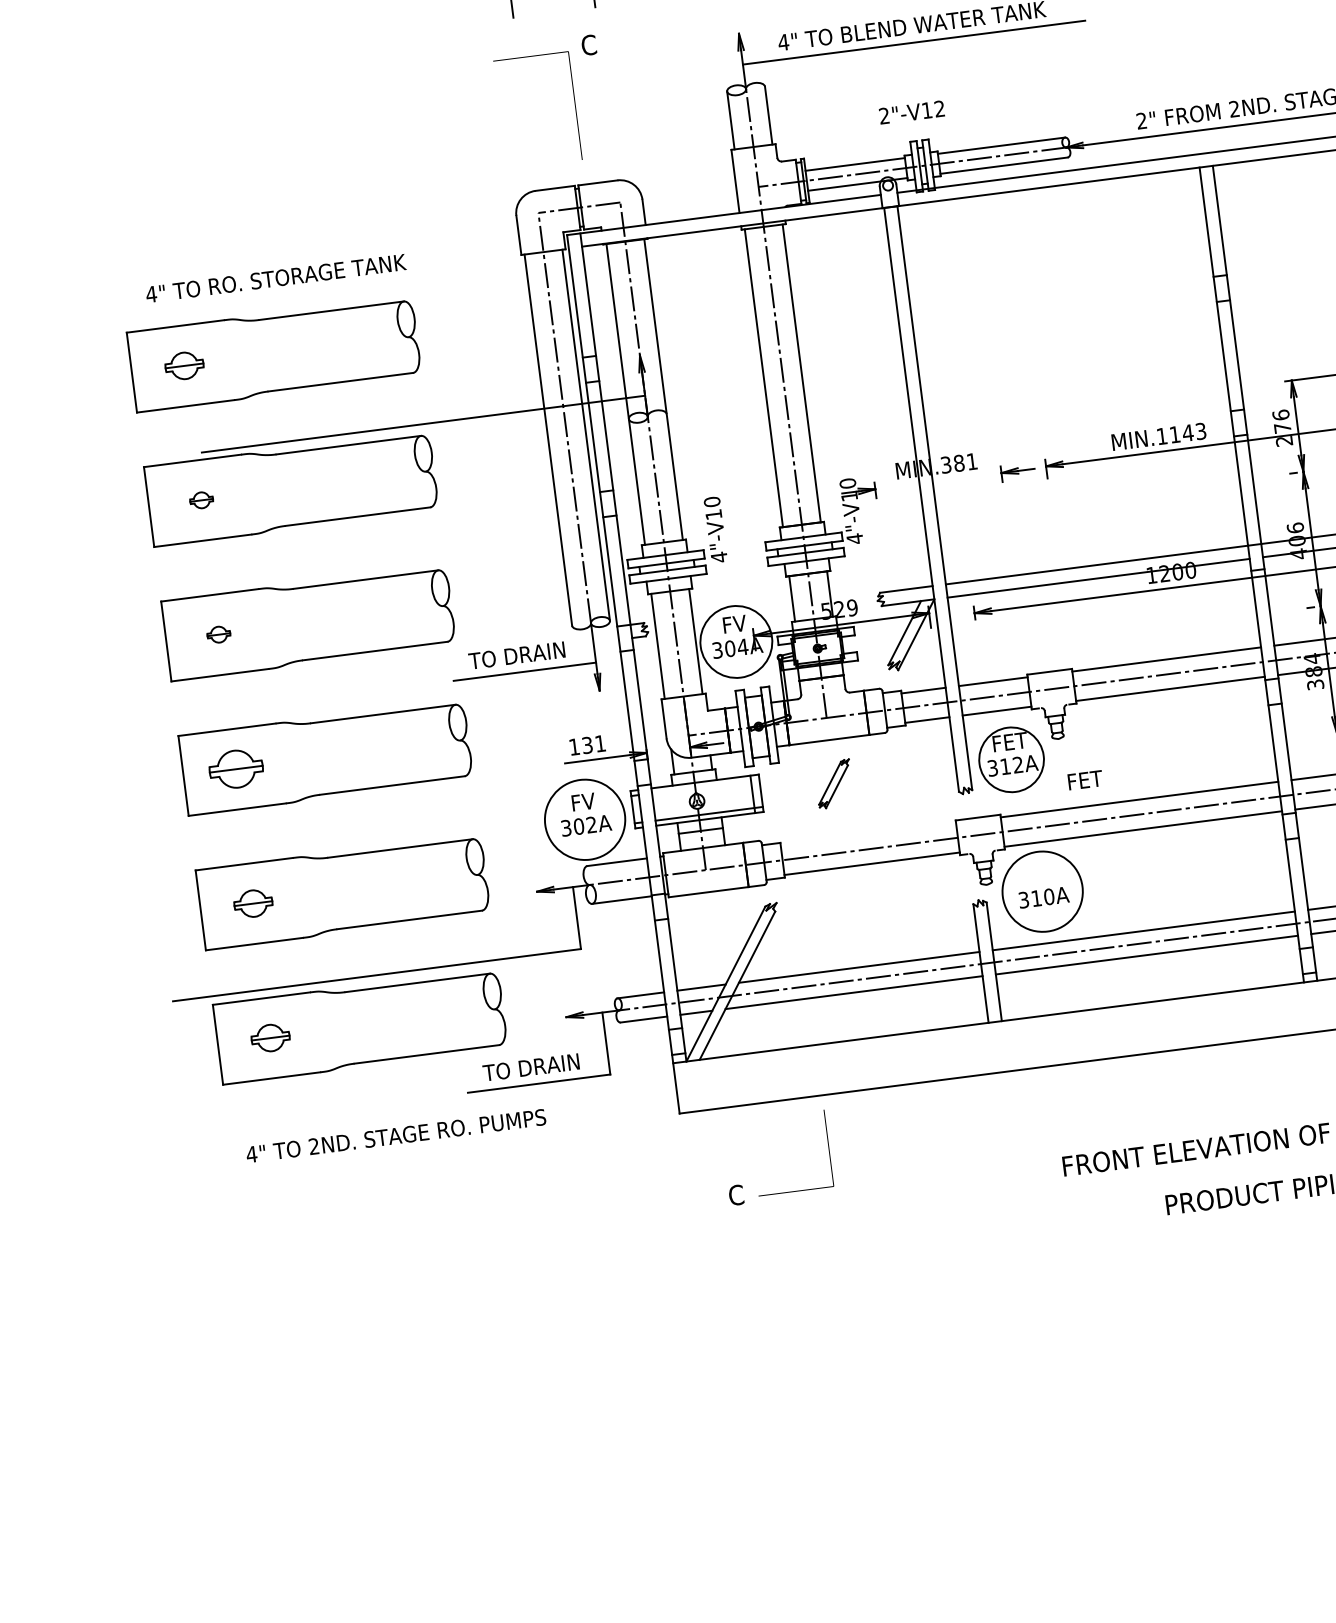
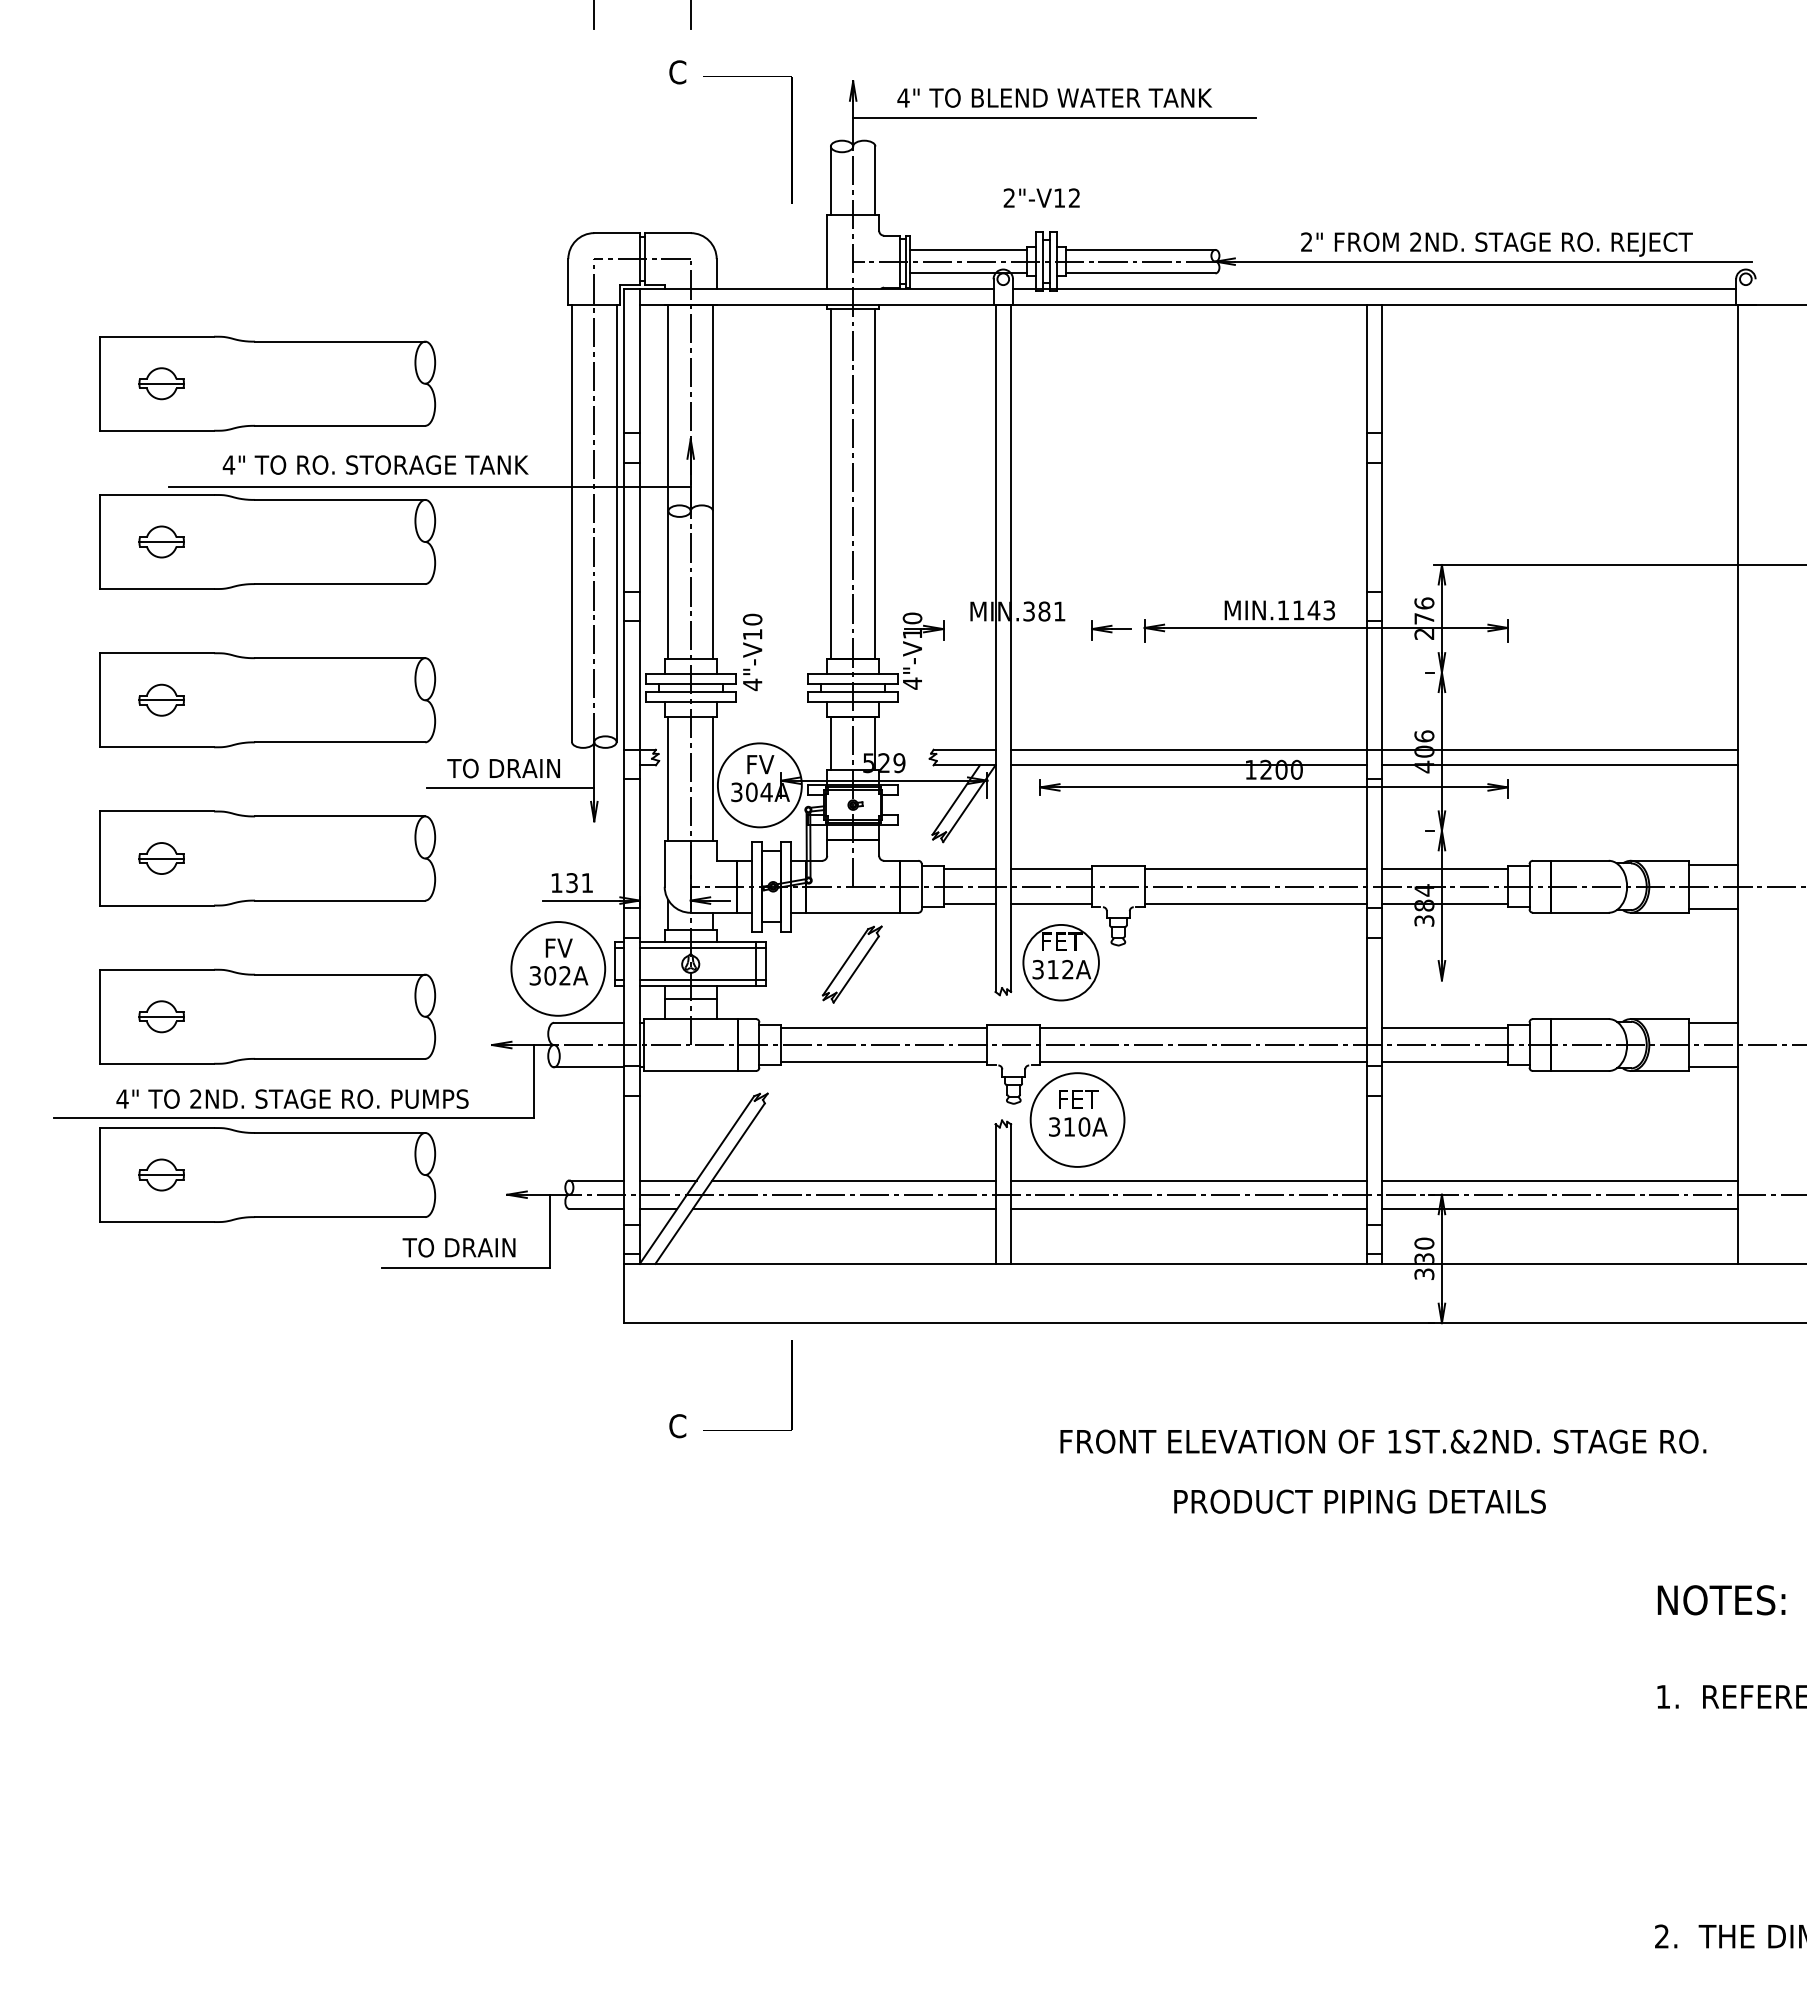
part: (574, 105) -> (791, 139), moved
text: (275, 278) -> (375, 464), moved
part: (201, 499) -> (161, 541), size x1.67
part: (218, 634) -> (161, 699), size x1.67
part: (236, 769) -> (161, 858), size x0.71
text: (1085, 780) -> (1078, 1099), moved
part: (833, 784) -> (851, 964), size x1.43
line: (705, 786) -> (702, 948), added
line: (868, 834) -> (884, 1027), added
text: (396, 1135) -> (292, 1098), moved

